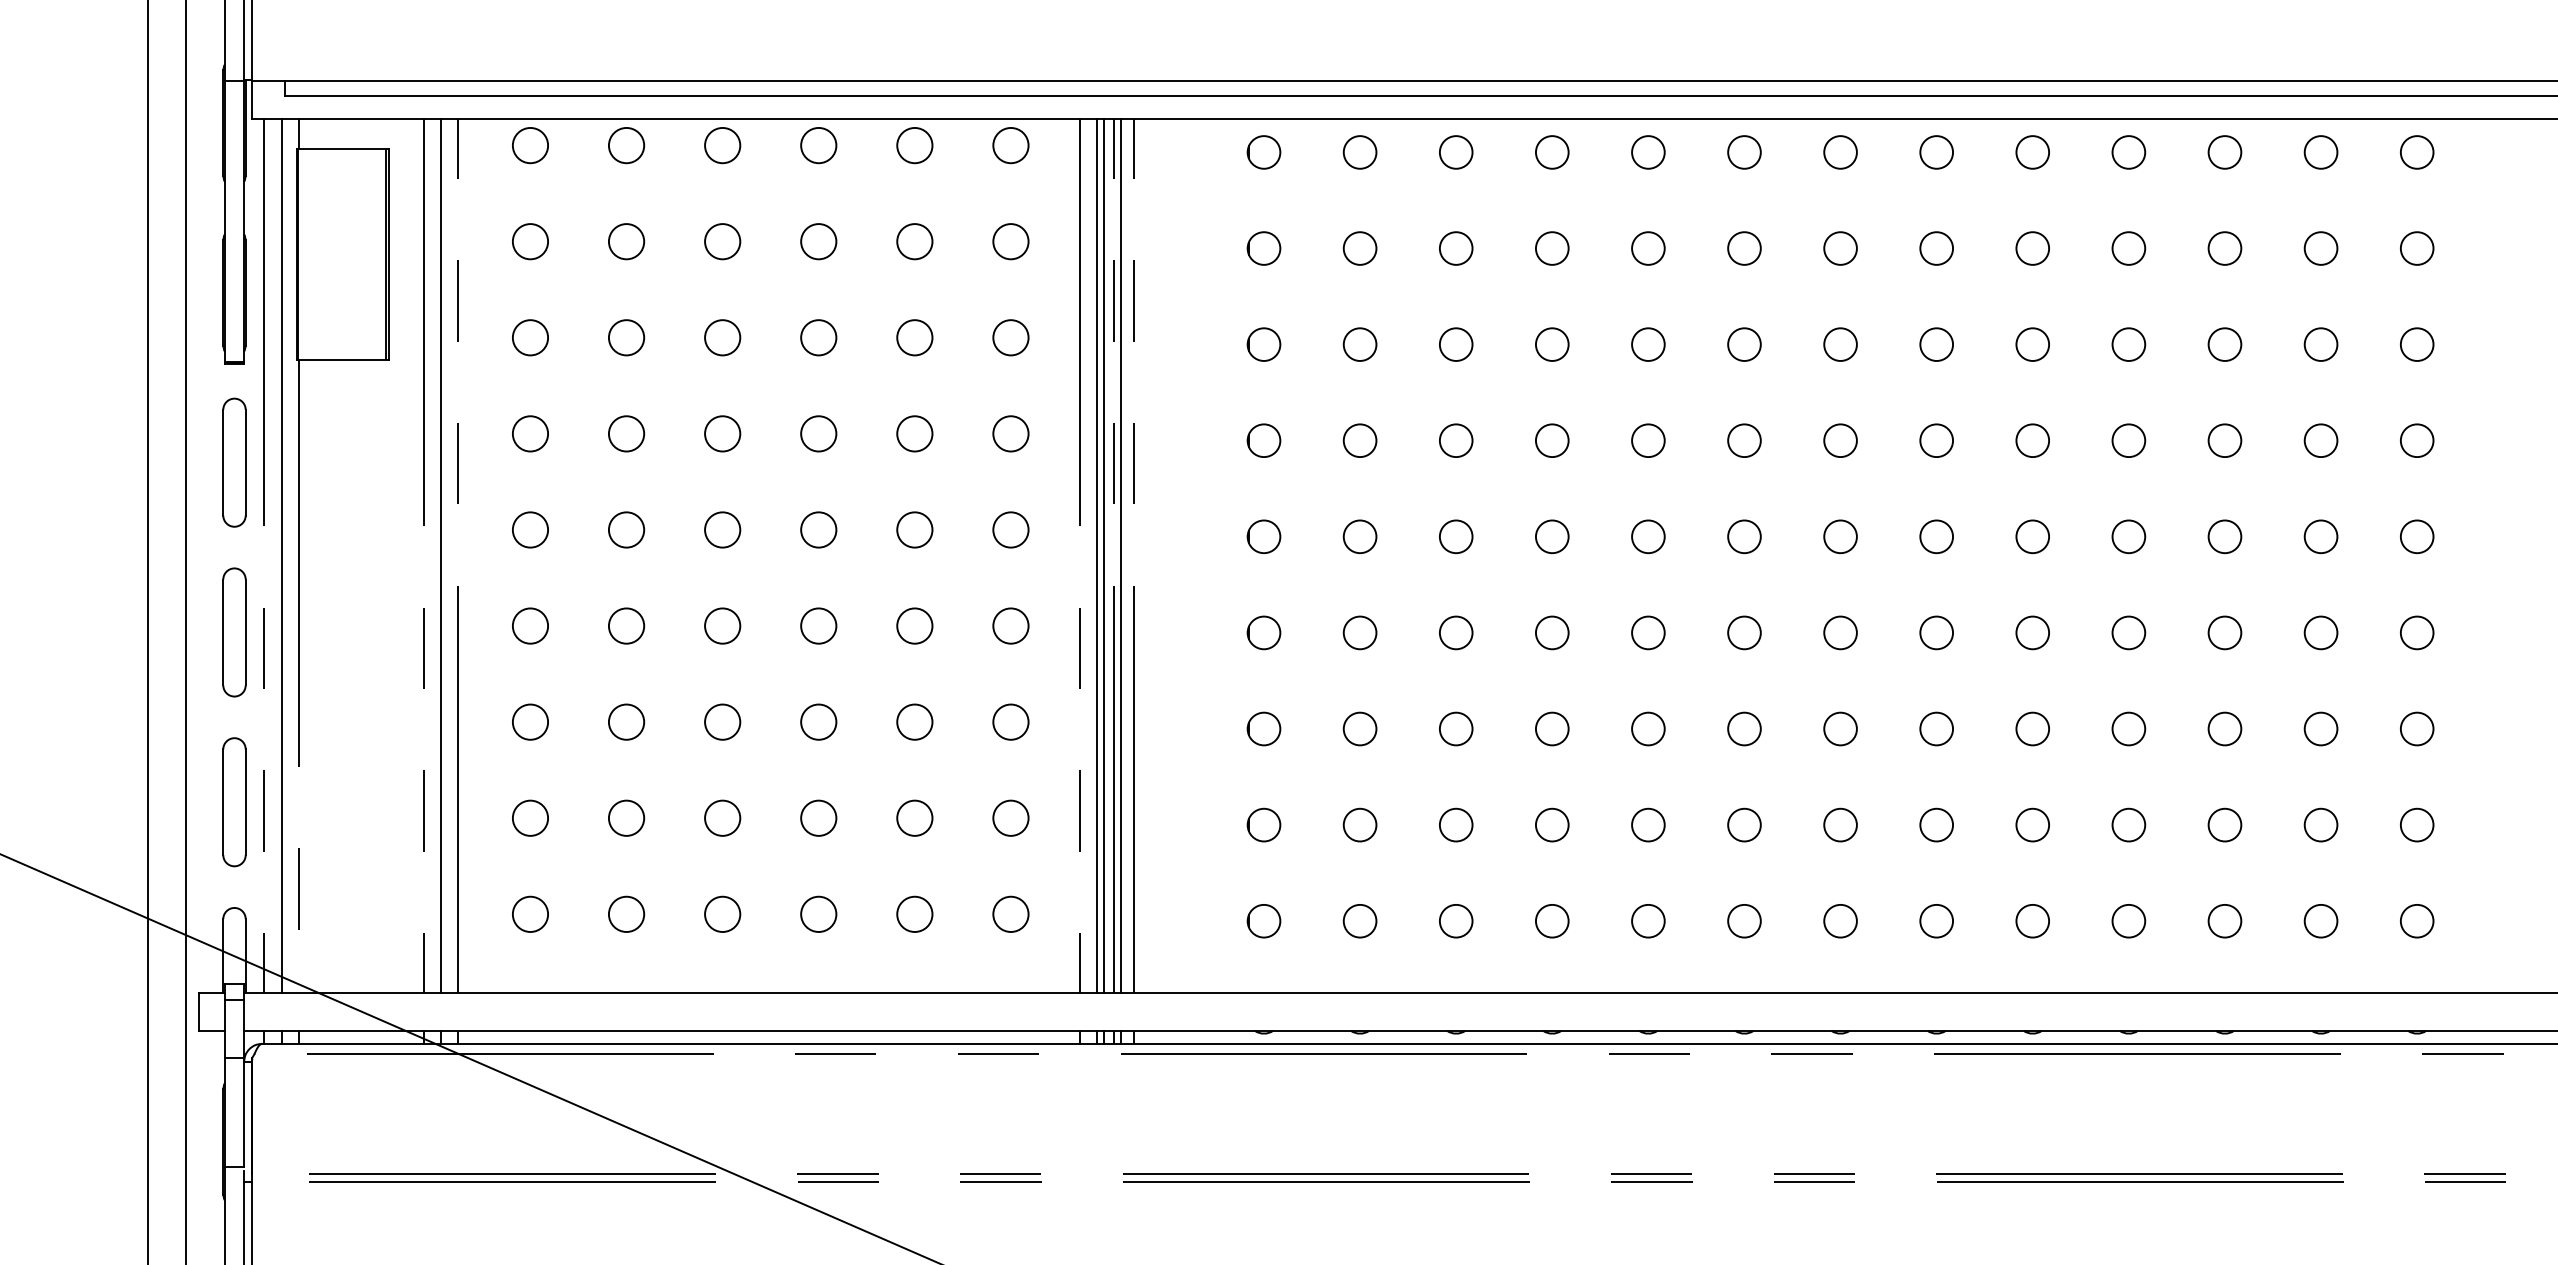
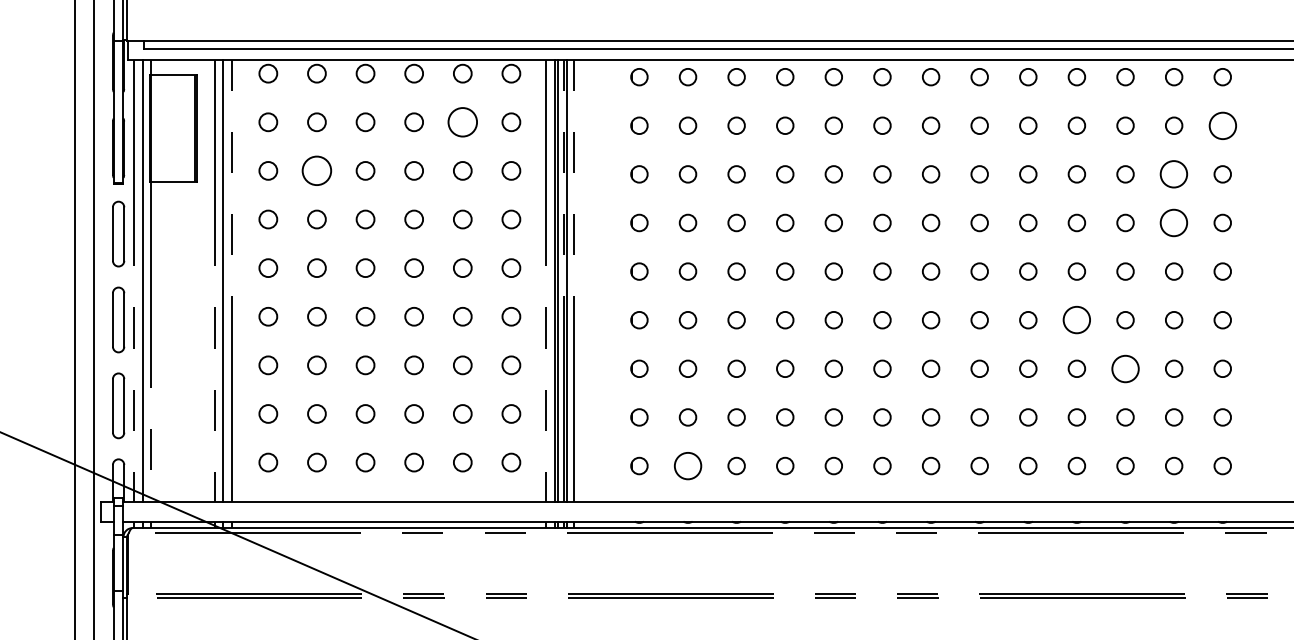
circle: (914, 242) -> (462, 122), size x1.6
circle: (2416, 248) -> (1222, 125), size x1.6
circle: (625, 336) -> (316, 170), size x1.6
circle: (2321, 344) -> (1174, 174), size x1.6
circle: (2321, 439) -> (1174, 222), size x1.6
circle: (2128, 633) -> (1076, 320), size x1.6
circle: (2224, 728) -> (1125, 368), size x1.6
circle: (1359, 920) -> (687, 465), size x1.6

